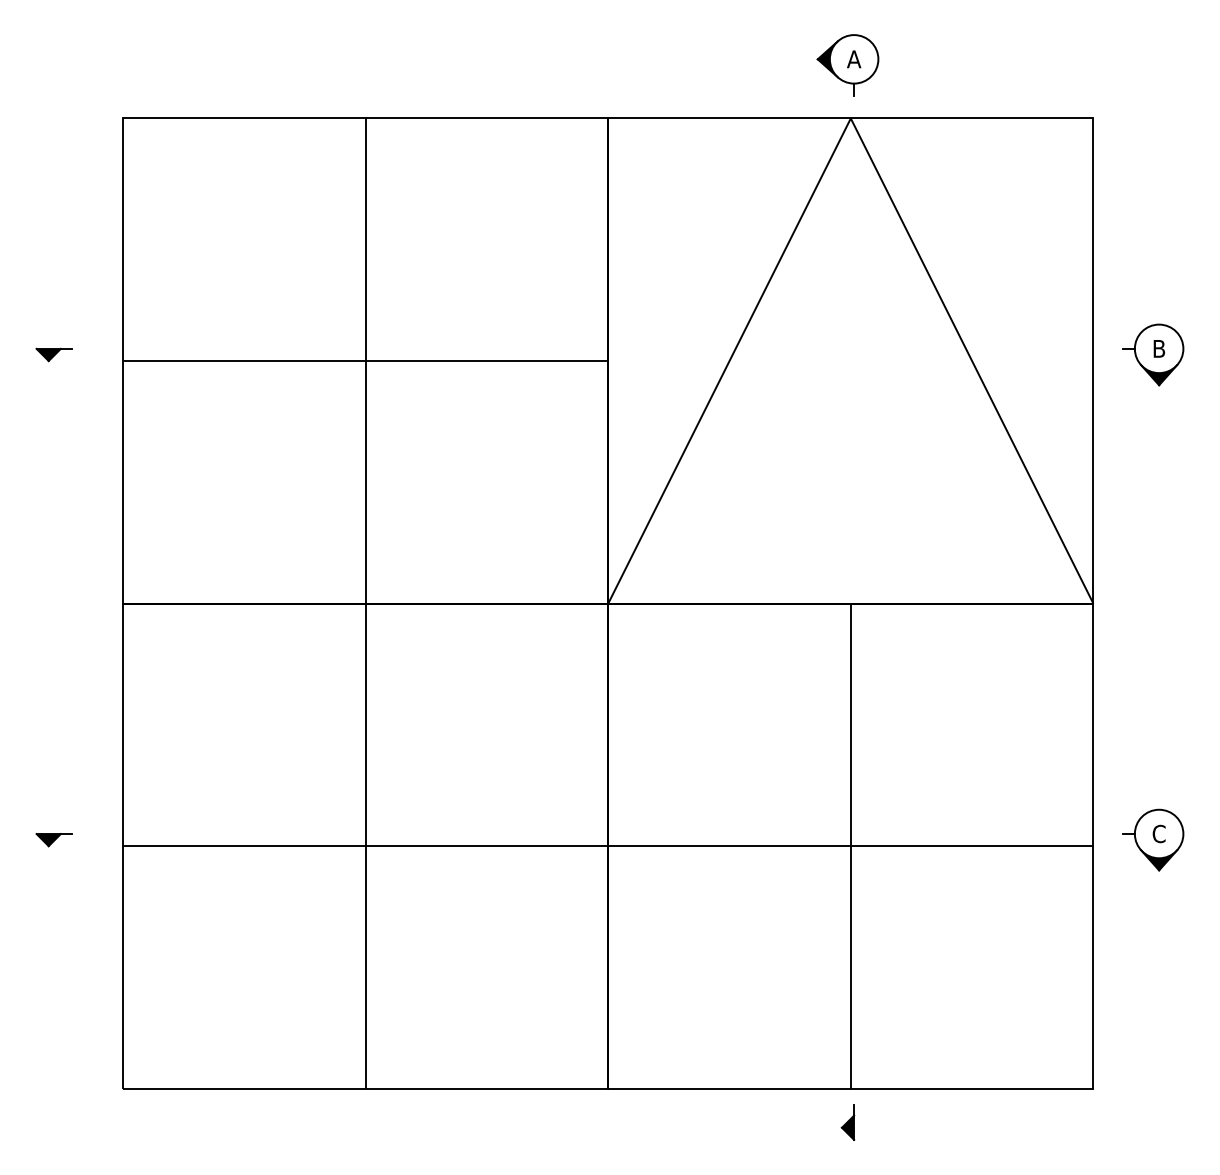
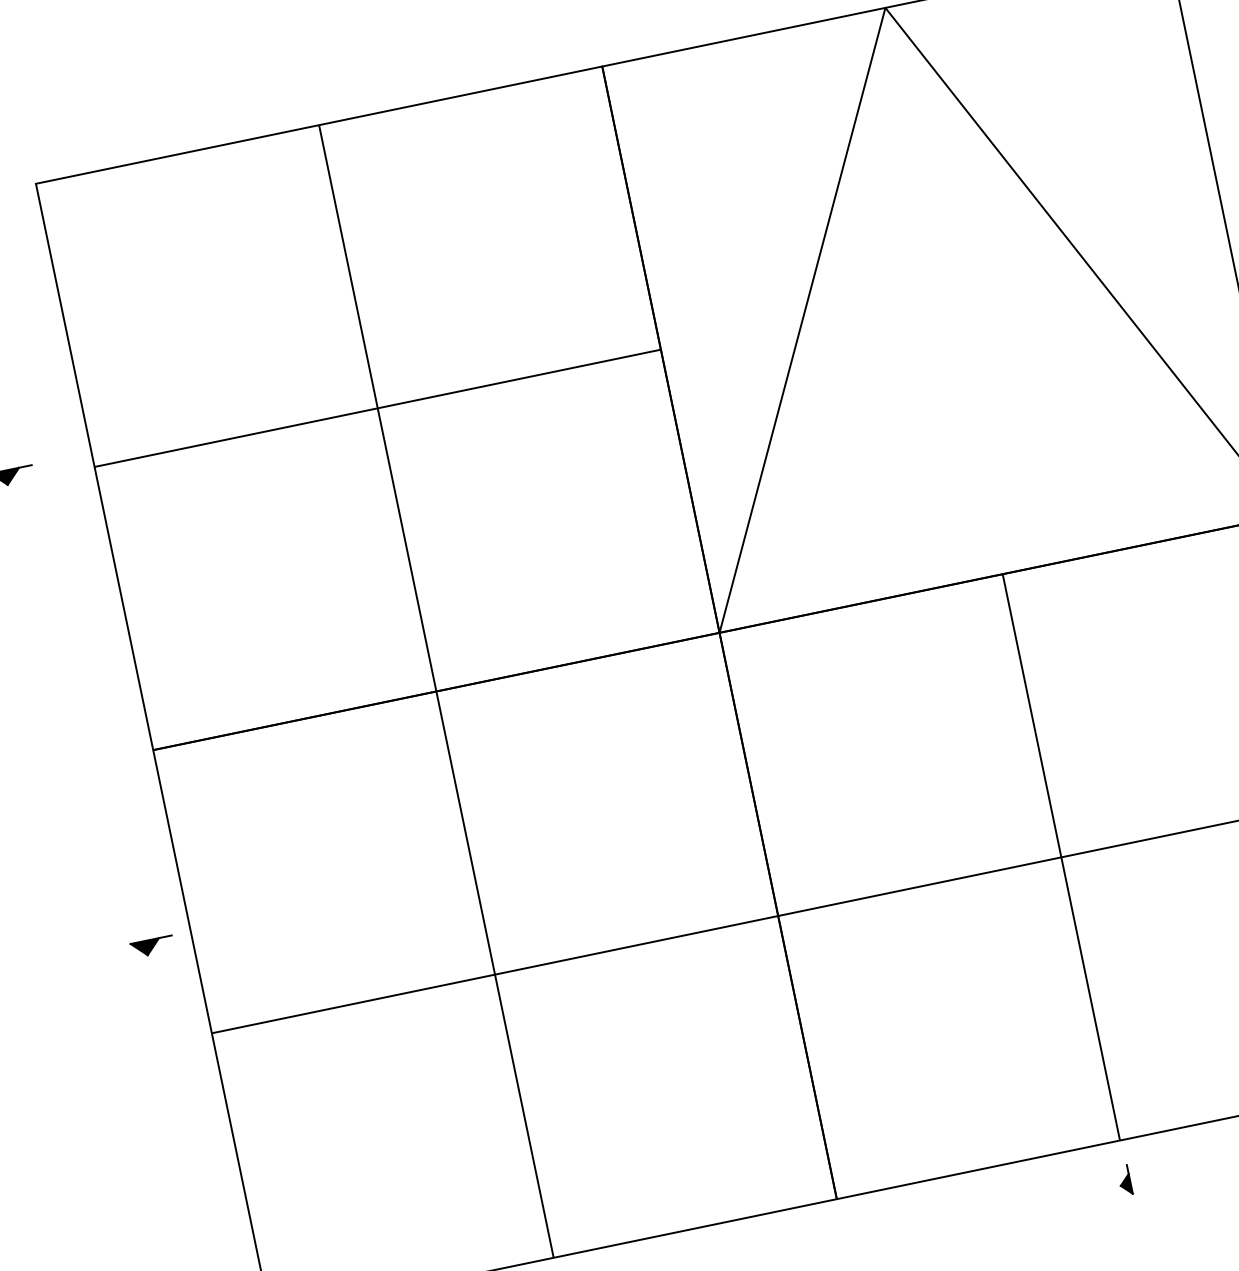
part: (53, 840) -> (151, 947), moved
part: (847, 1122) -> (1124, 1180), size x0.7

